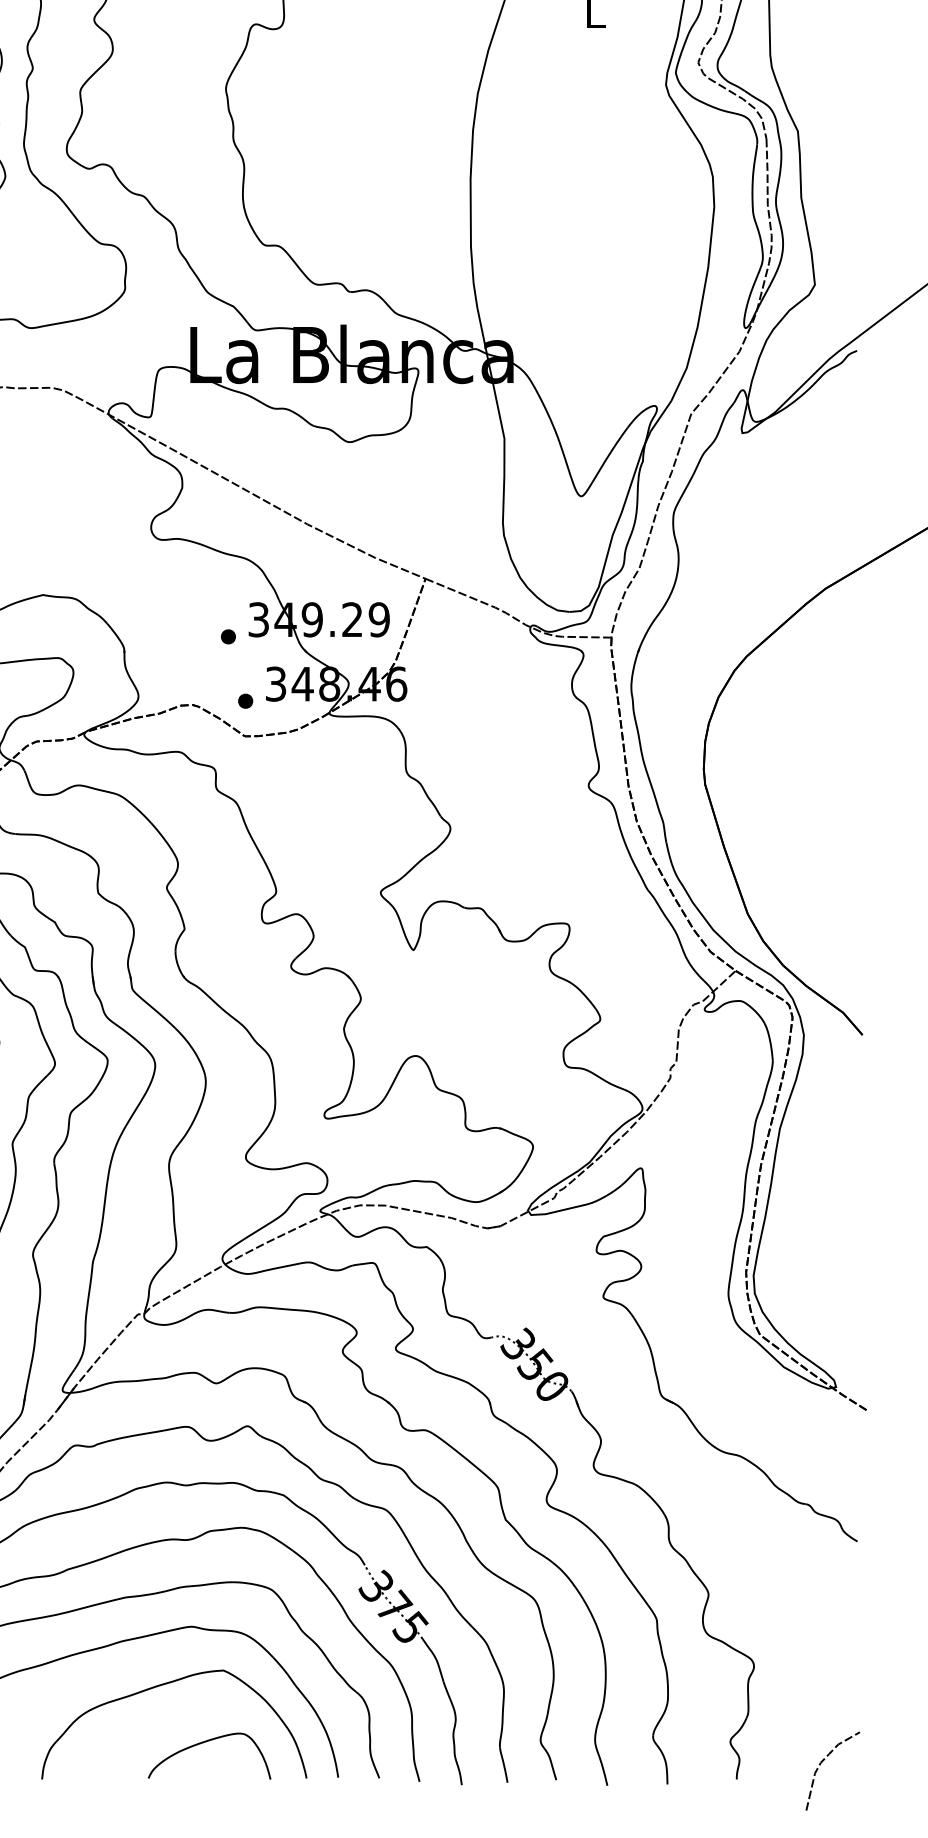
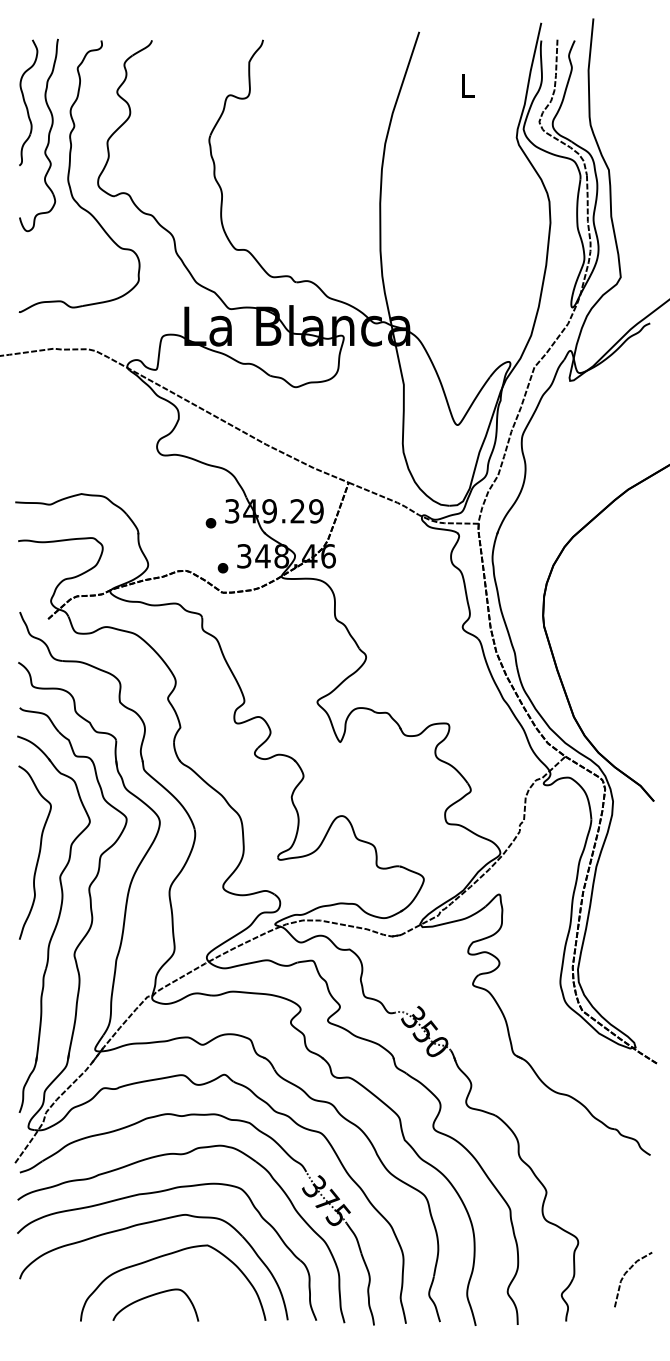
curve: (204, 1743) -> (152, 1296), moved
curve: (821, 1765) -> (625, 1275), moved

